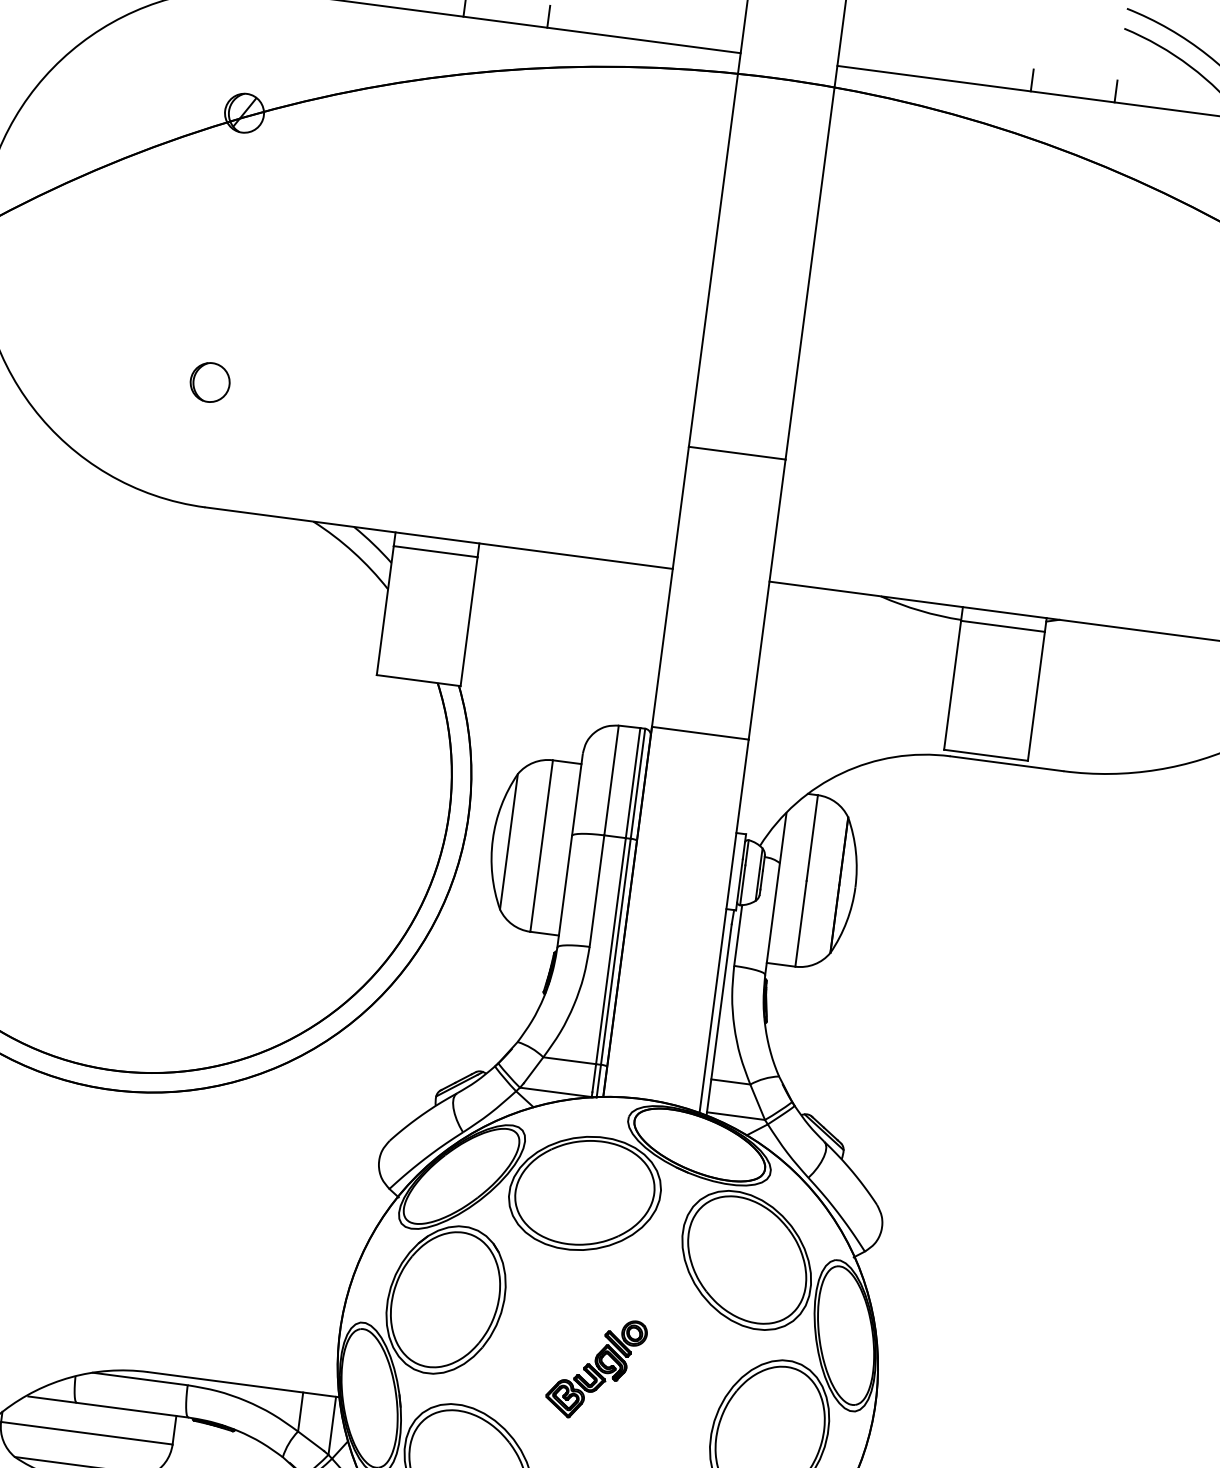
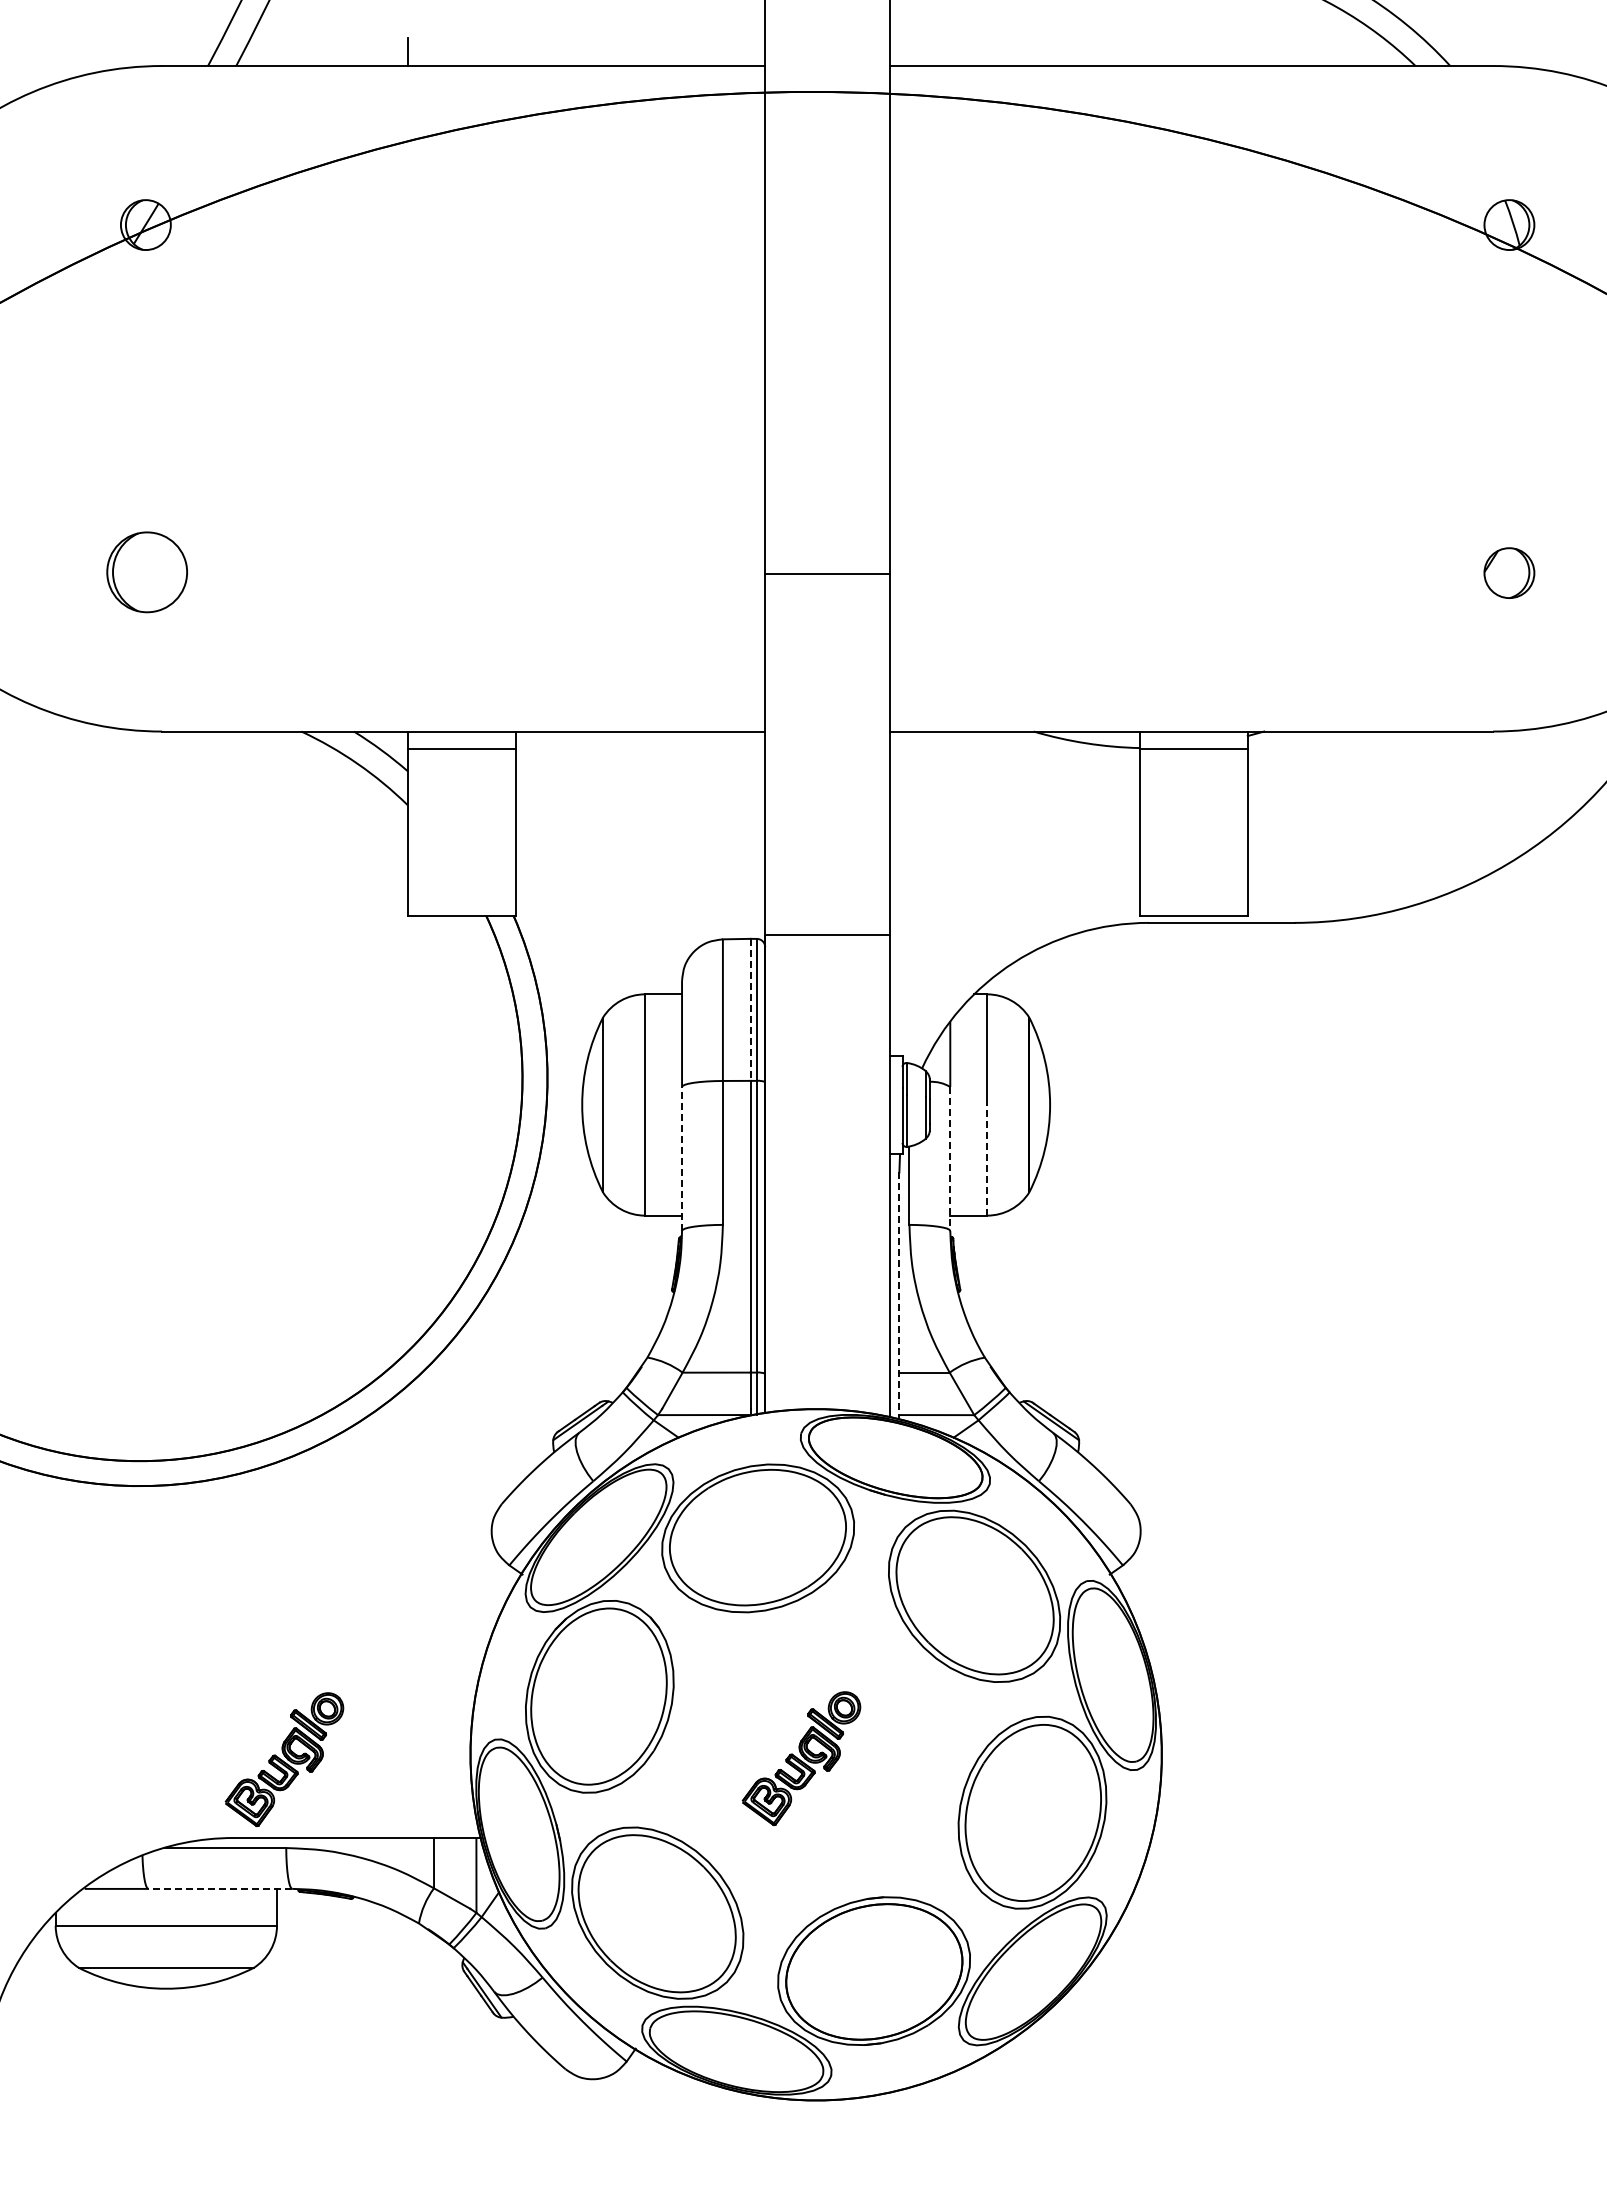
line: (548, 16) -> (515, 51), removed
line: (1032, 80) -> (1139, 51), removed
line: (1115, 91) -> (1247, 51), removed
part: (210, 382) -> (147, 572), size x1.6
line: (632, 783) -> (750, 1010), solid -> dashed
line: (565, 891) -> (682, 1158), solid -> dashed
line: (772, 919) -> (950, 1159), solid -> dashed
line: (801, 923) -> (987, 1159), solid -> dashed
line: (719, 1020) -> (899, 1296), solid -> dashed
part: (195, 1316) -> (284, 1759), added
line: (132, 1409) -> (220, 1888), solid -> dashed

